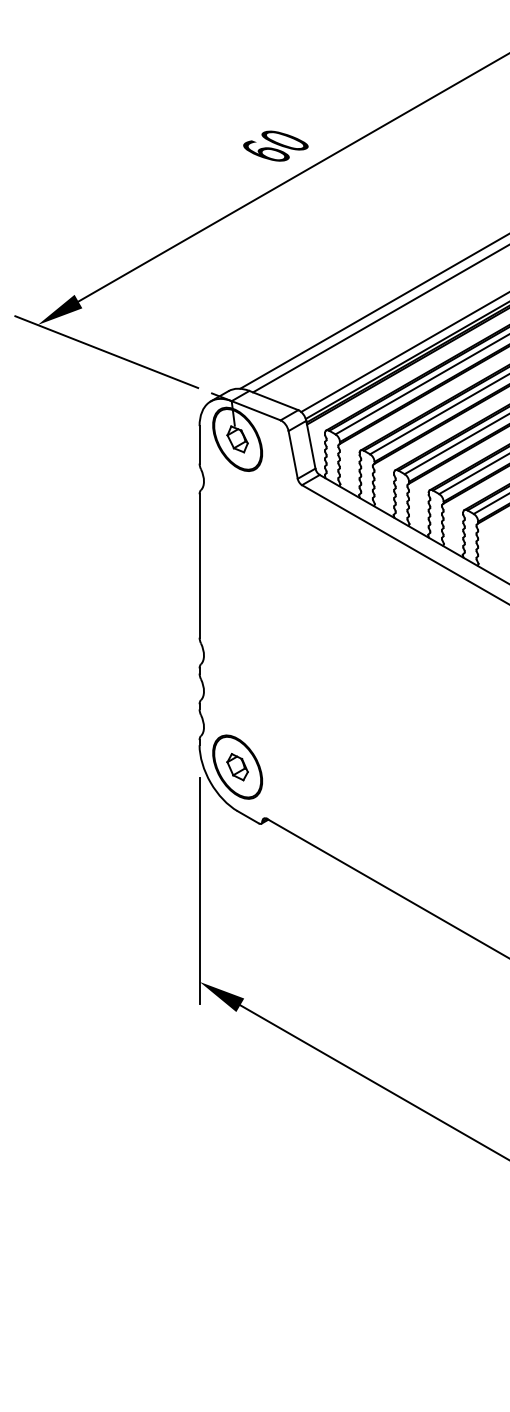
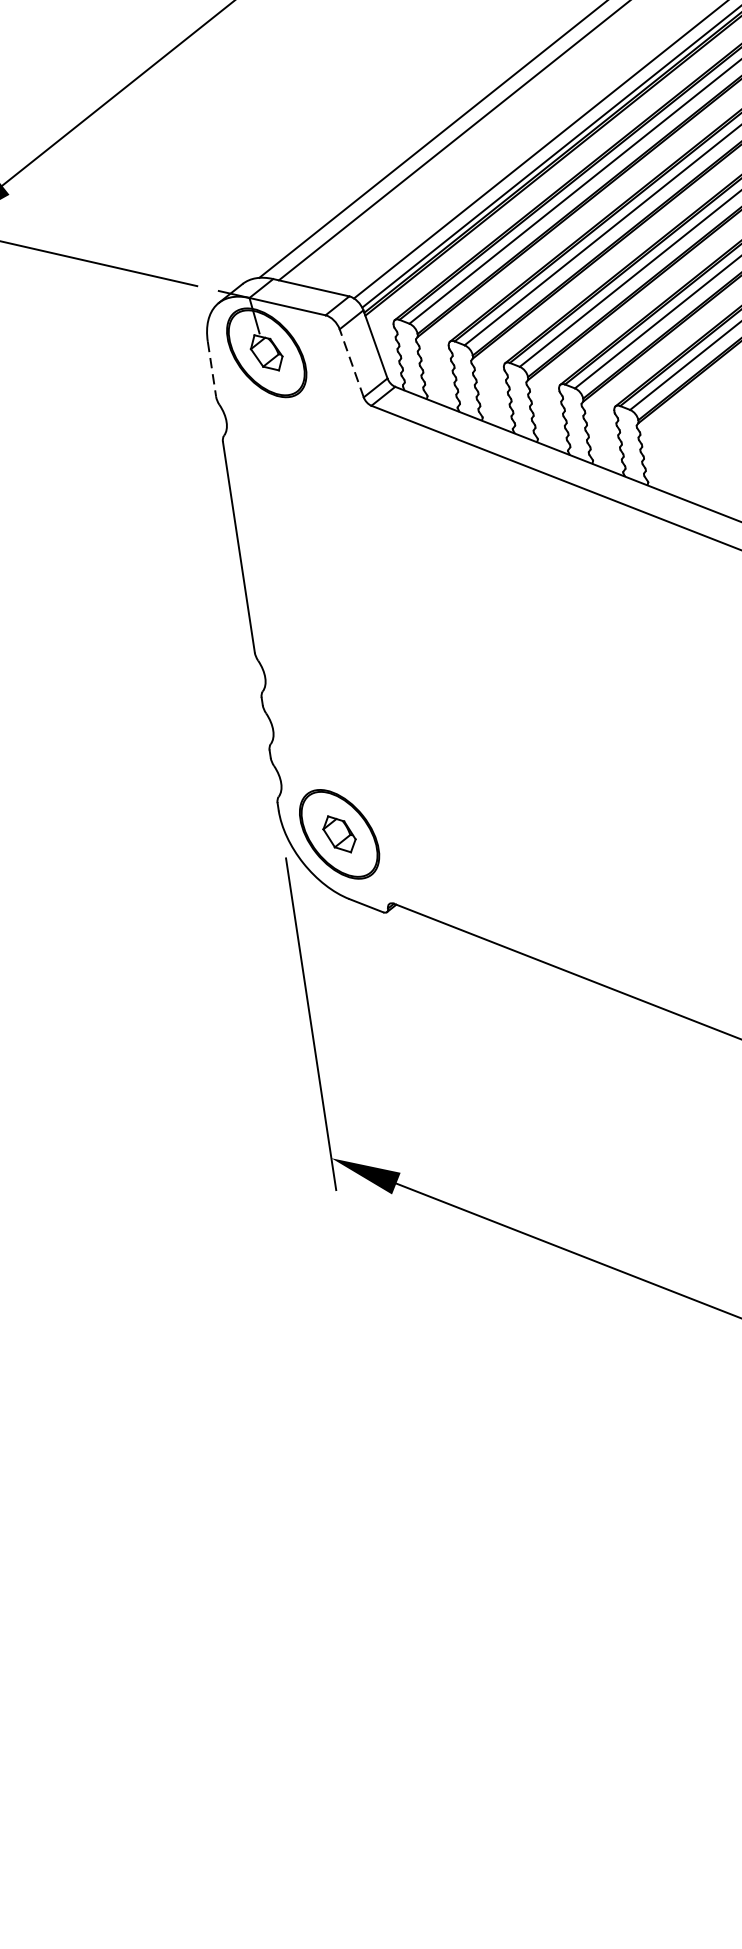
line: (199, 444) -> (211, 368), solid -> dashed
line: (293, 454) -> (352, 362), solid -> dashed

